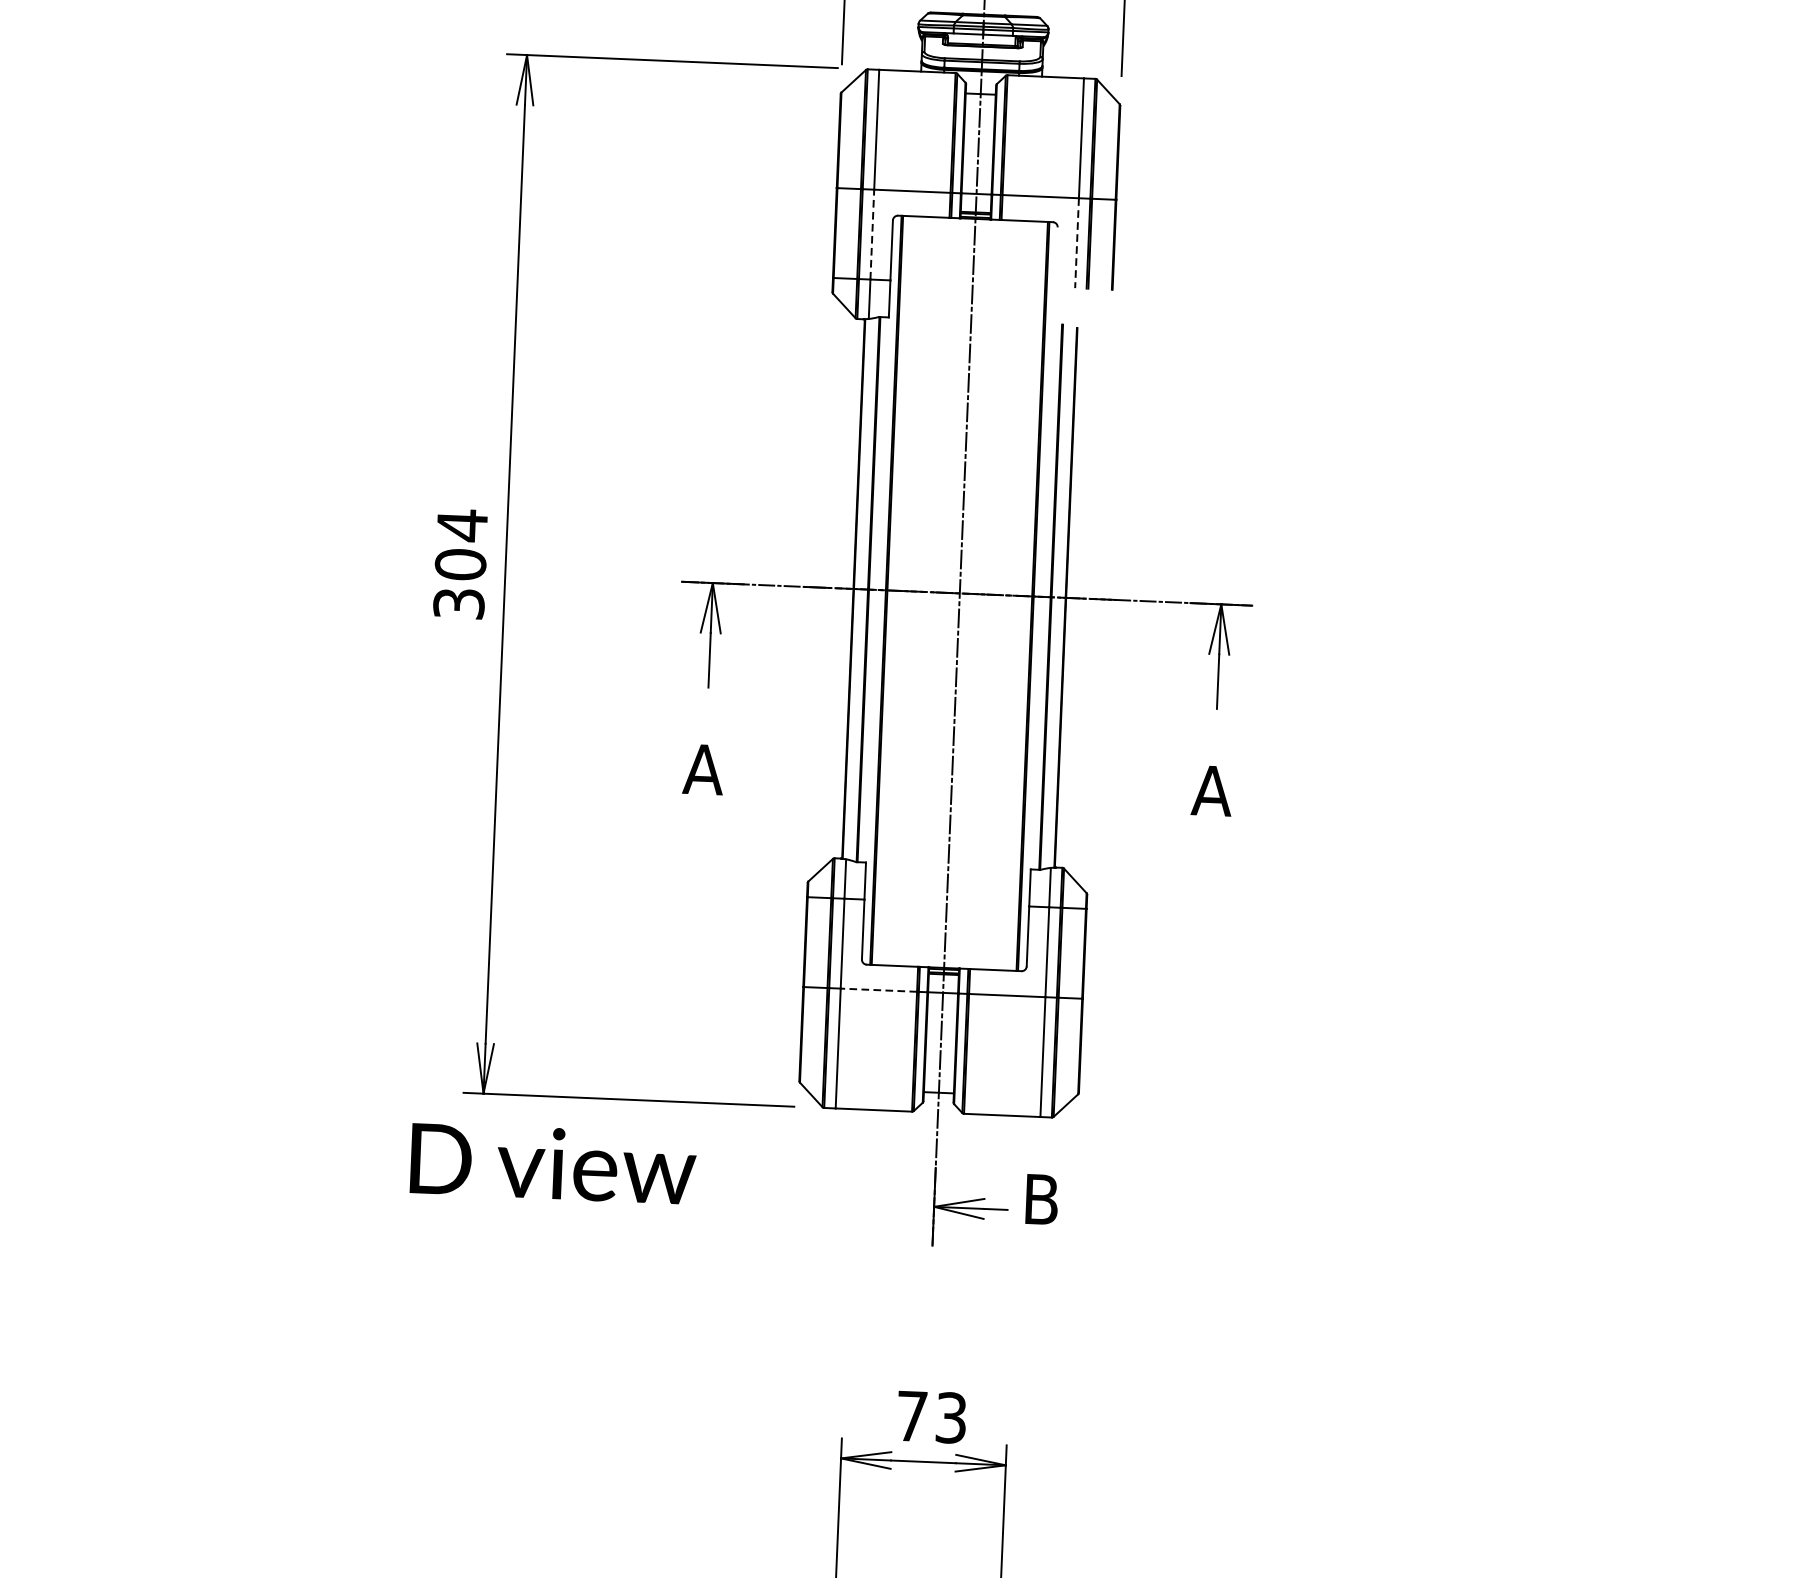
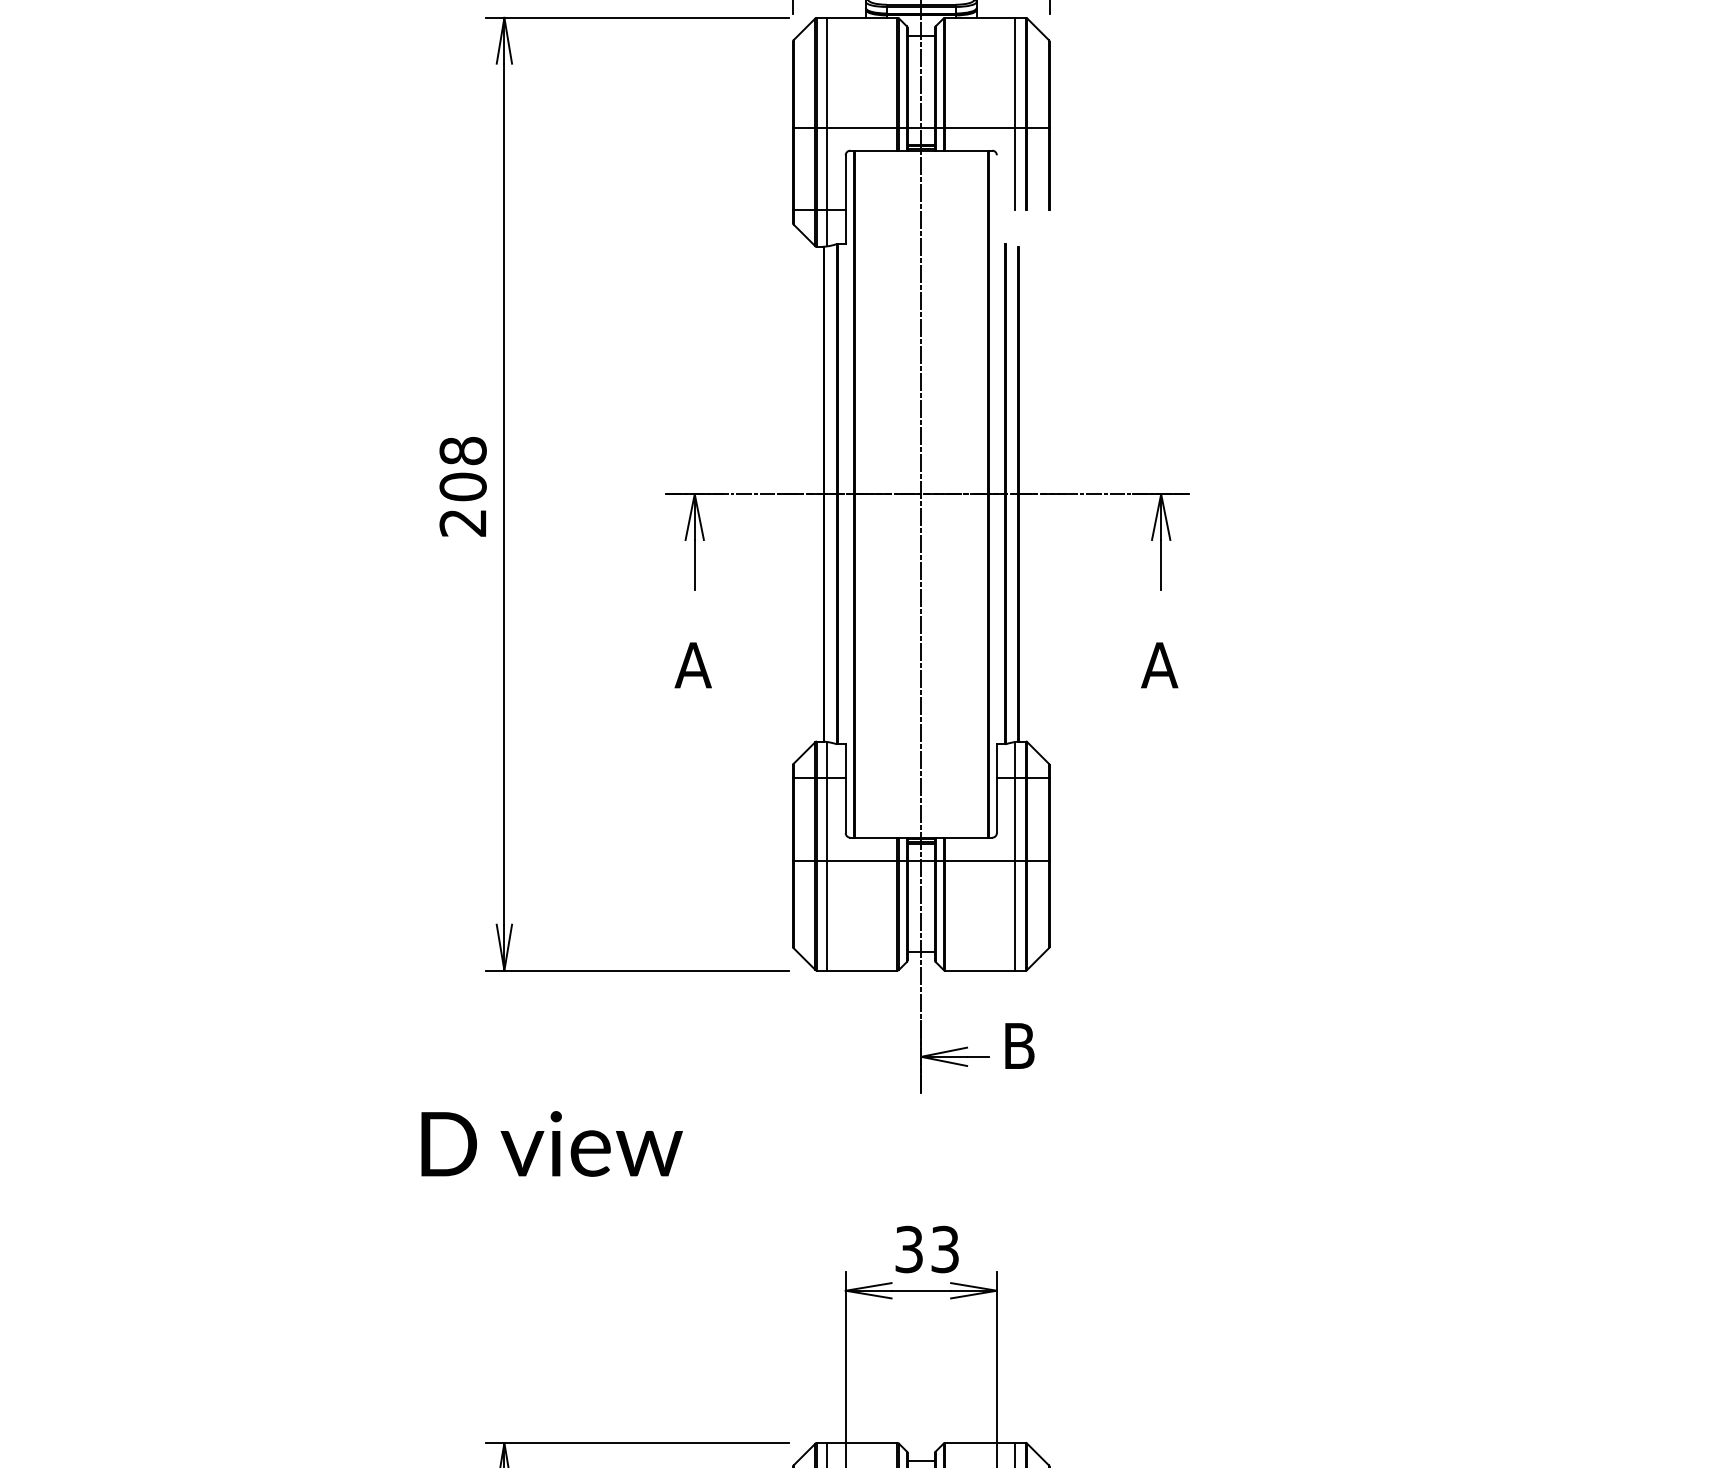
line: (872, 234) -> (827, 168), dashed -> solid
line: (1077, 243) -> (1015, 169), dashed -> solid
text: (459, 564) -> (462, 486), 304 -> 208
line: (877, 990) -> (861, 860), dashed -> solid
text: (552, 1163) -> (551, 1143), moved
text: (911, 1416) -> (908, 1249), 73 -> 33

